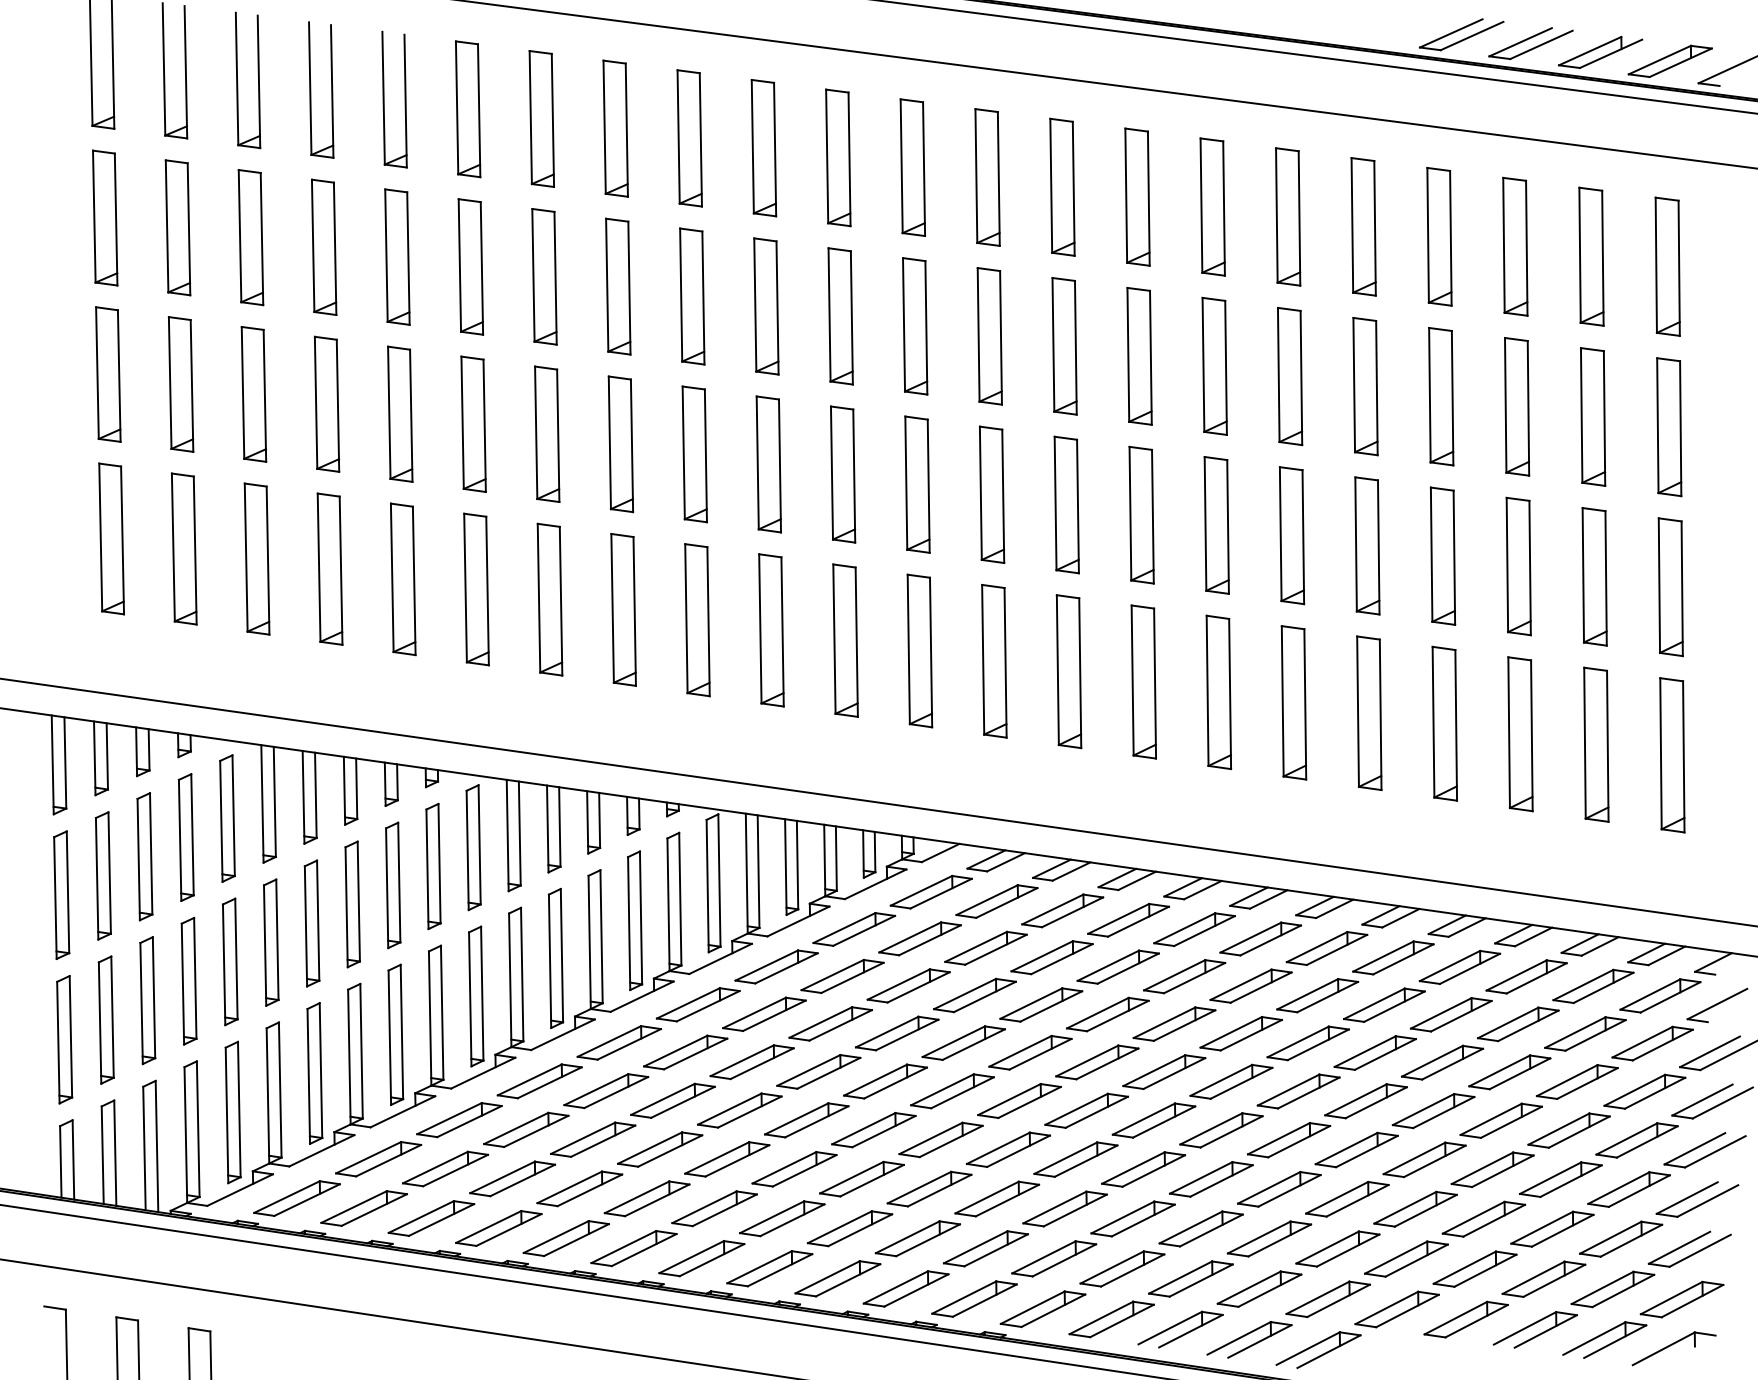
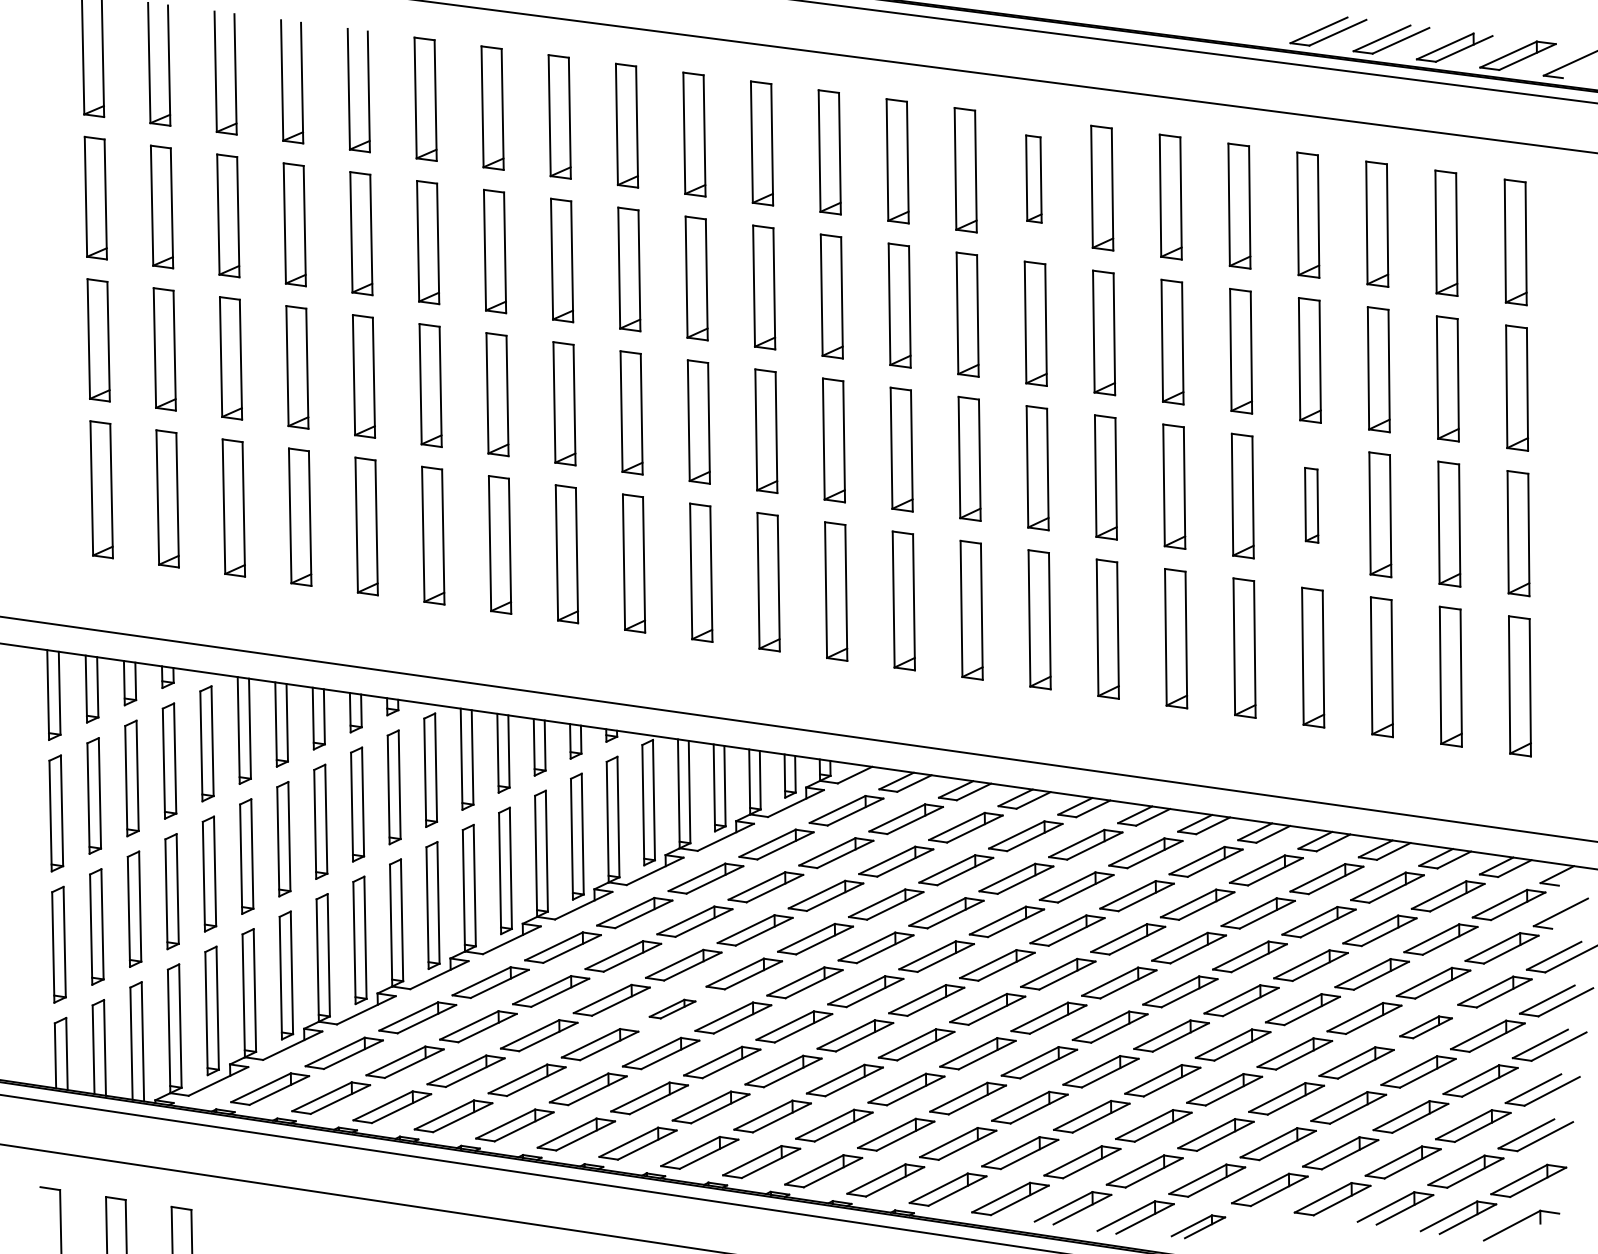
part: (1137, 196) -> (1033, 178), size x0.7
part: (1443, 555) -> (1311, 504), size x0.6
part: (739, 1110) -> (672, 1009), size x0.6
part: (1568, 1130) -> (1425, 1027), size x0.7
part: (1318, 1349) -> (1198, 1226), size x0.7

